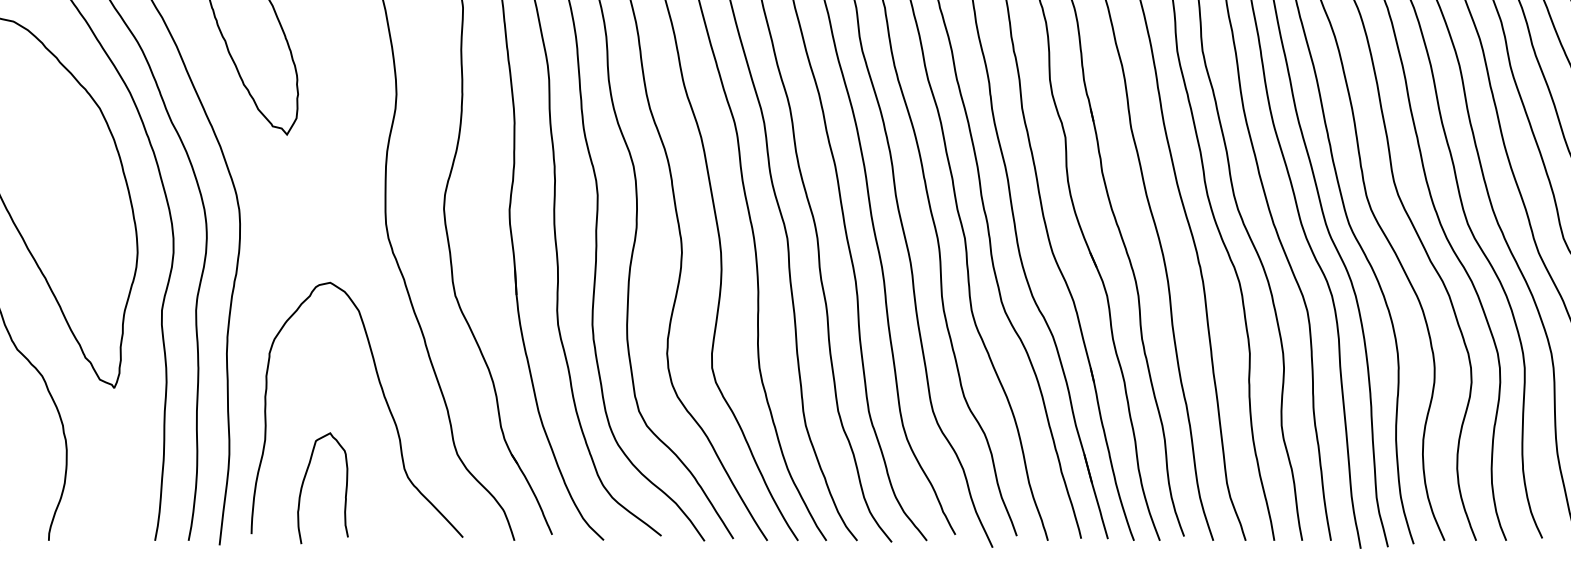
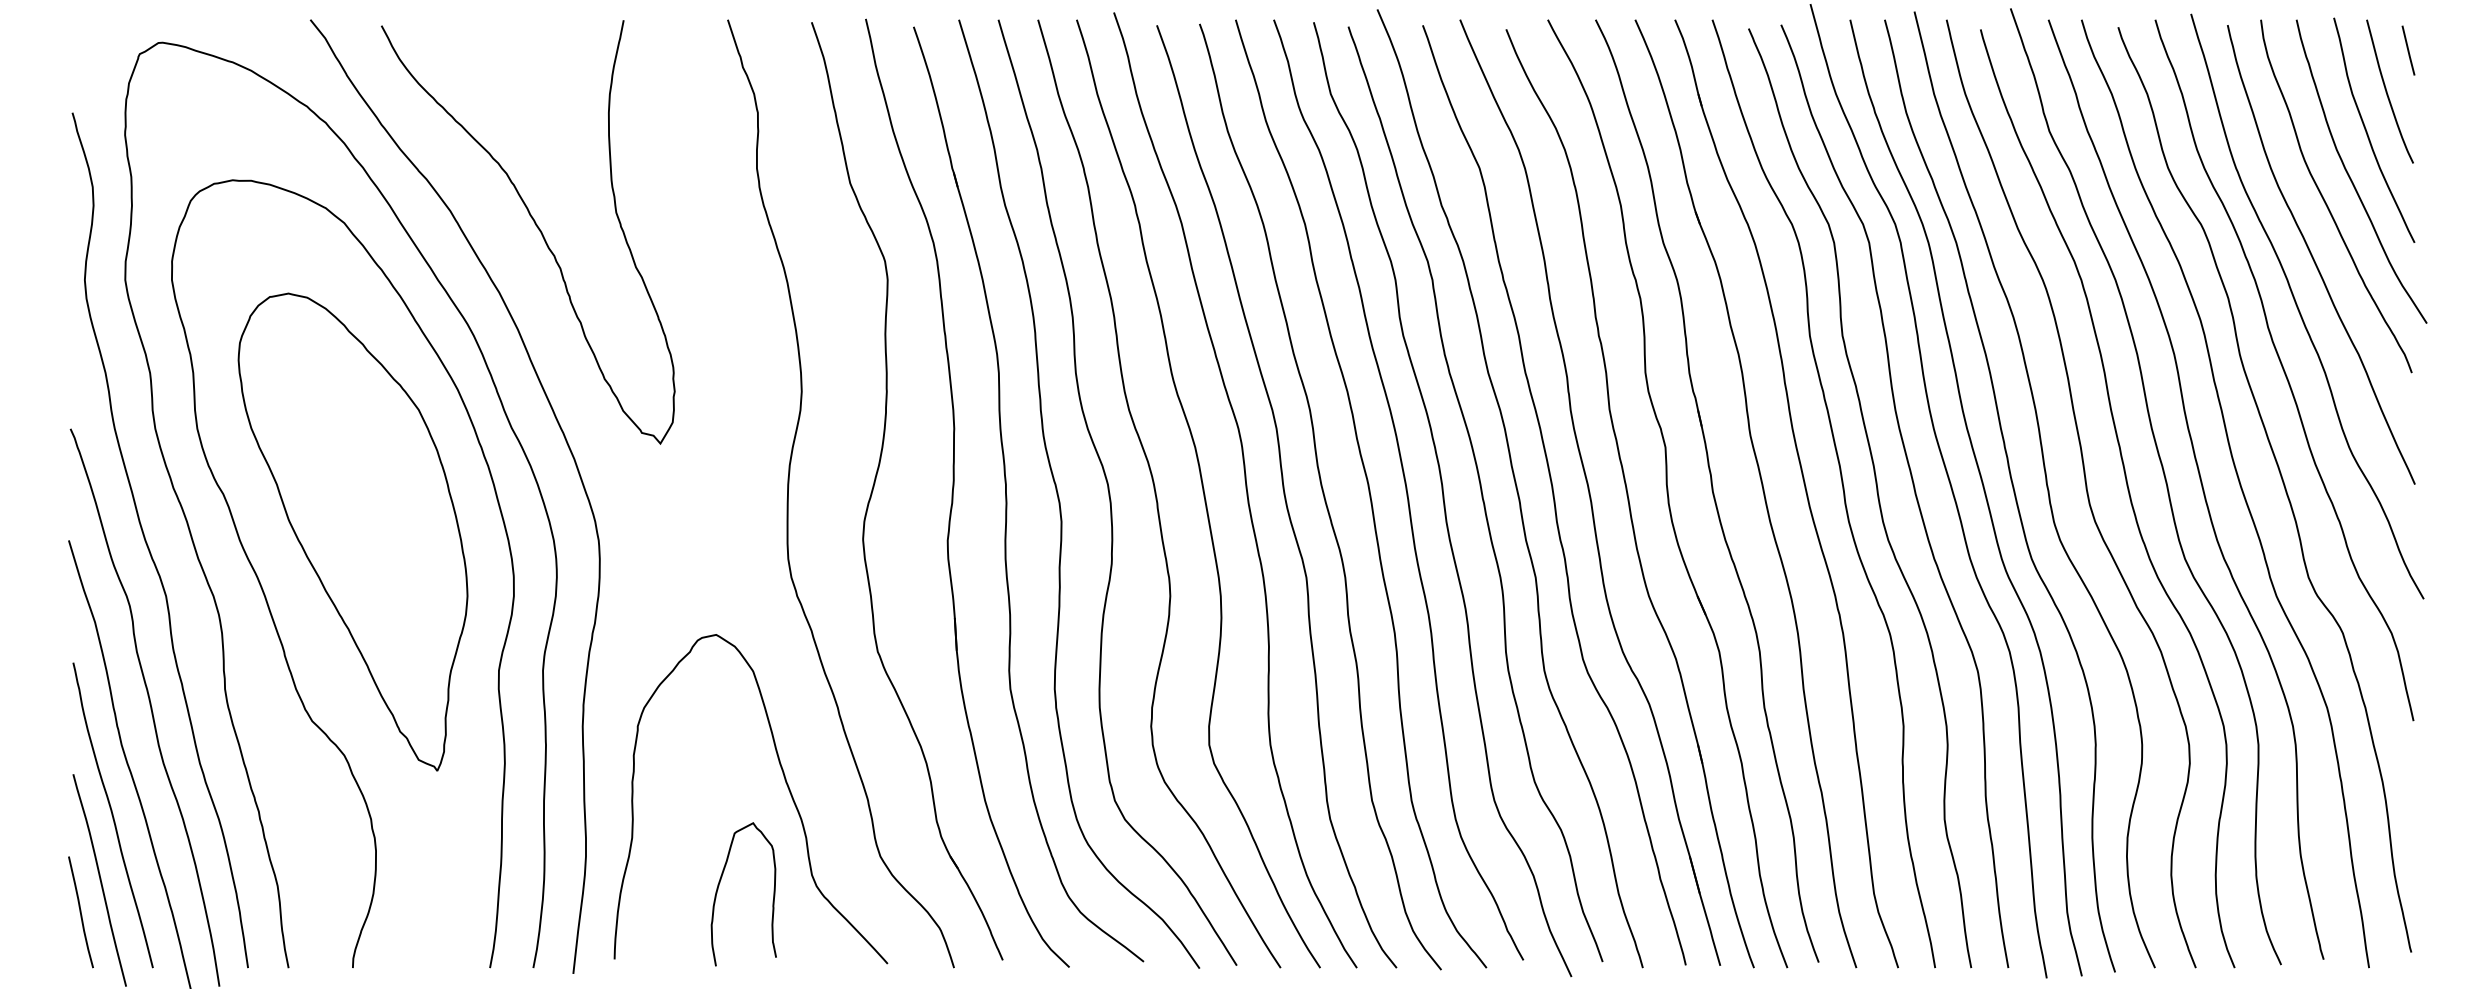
curve: (304, 482) -> (719, 886), moved

